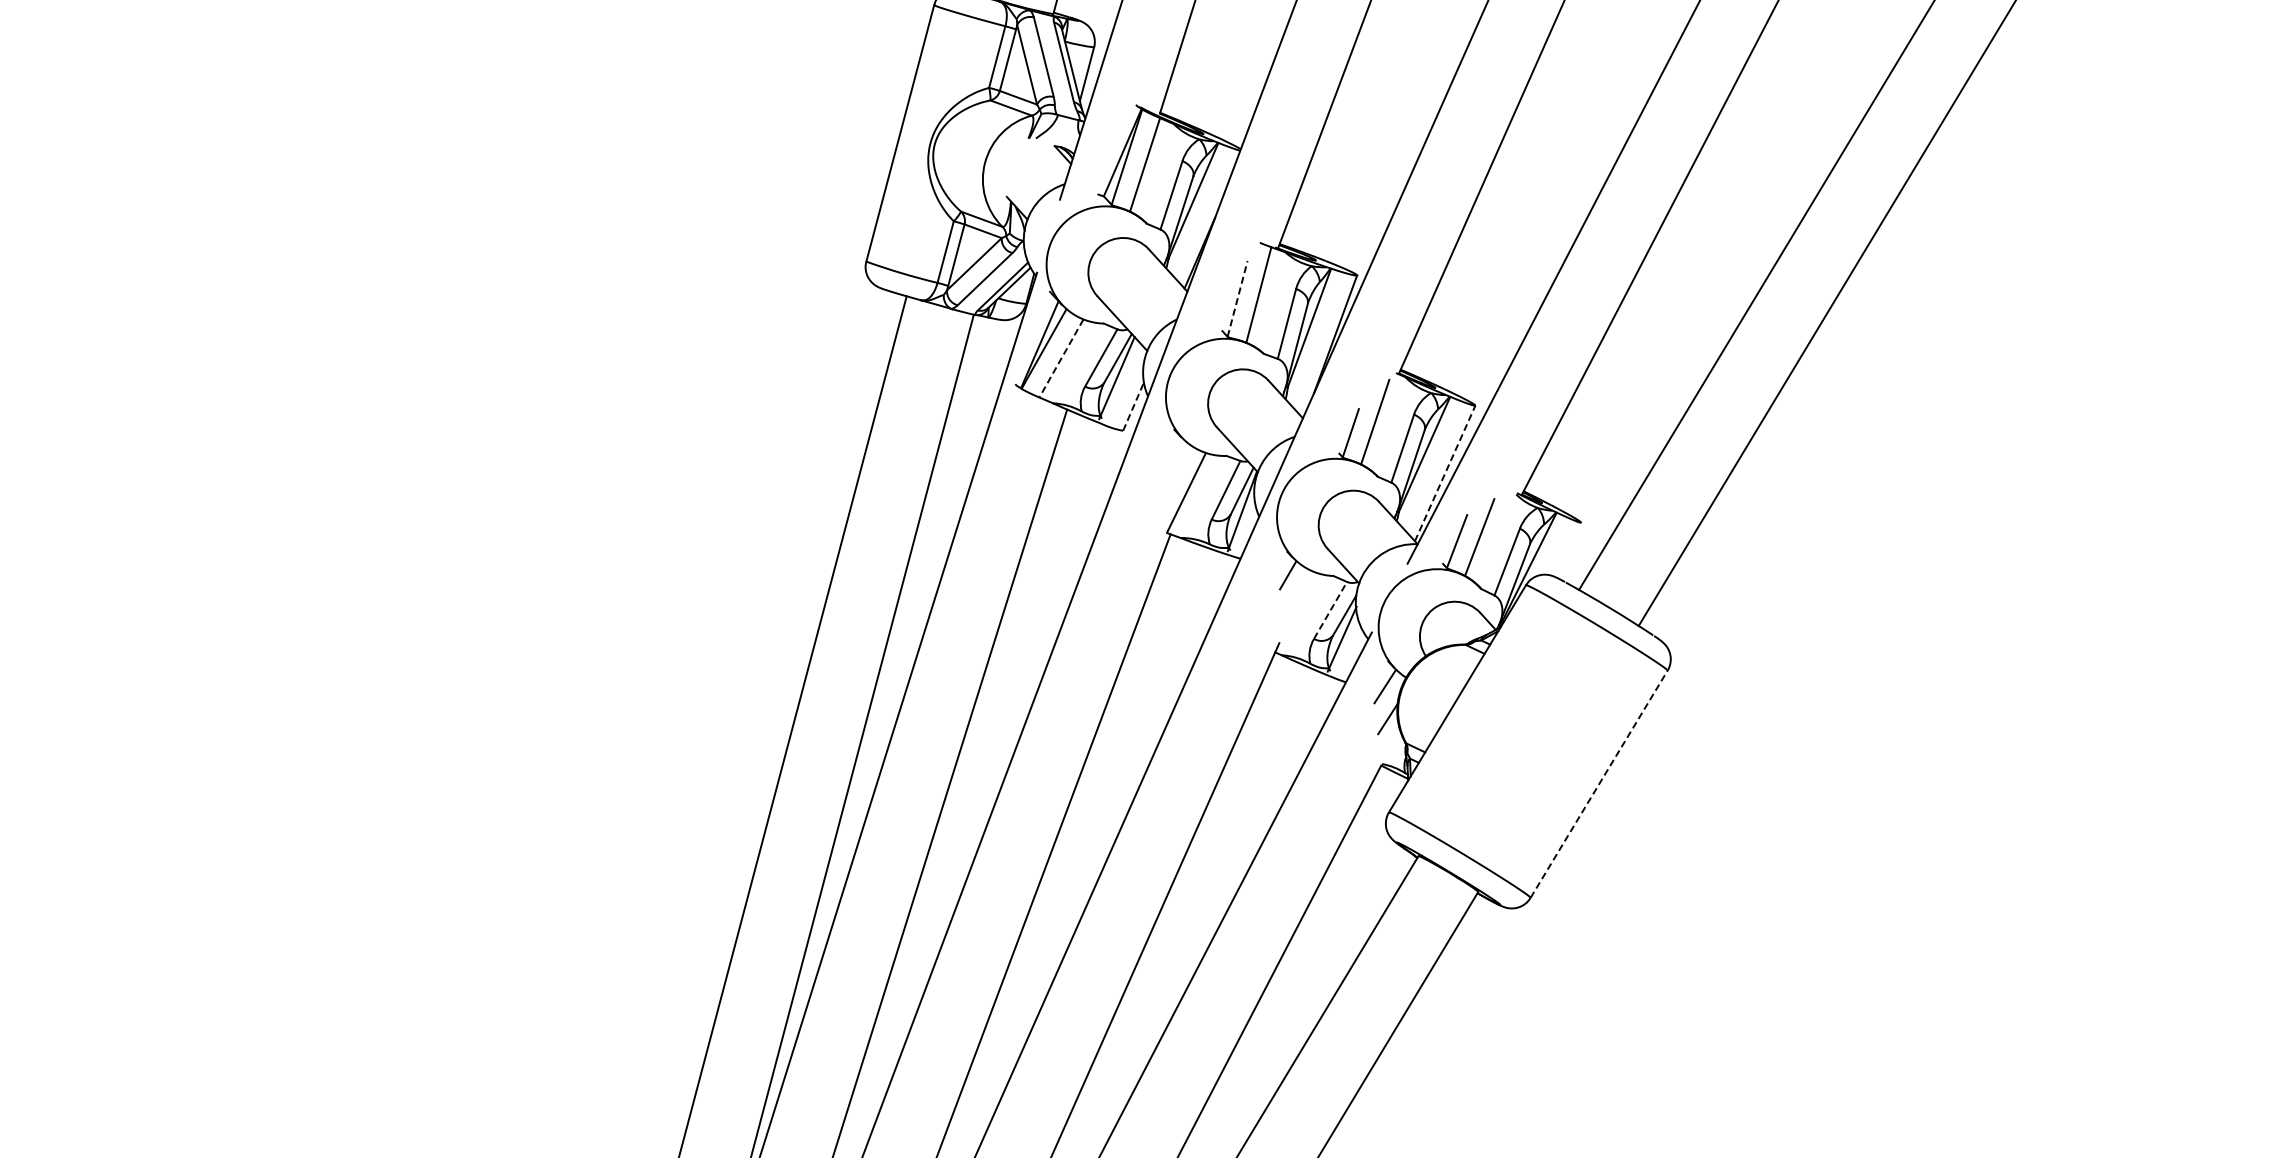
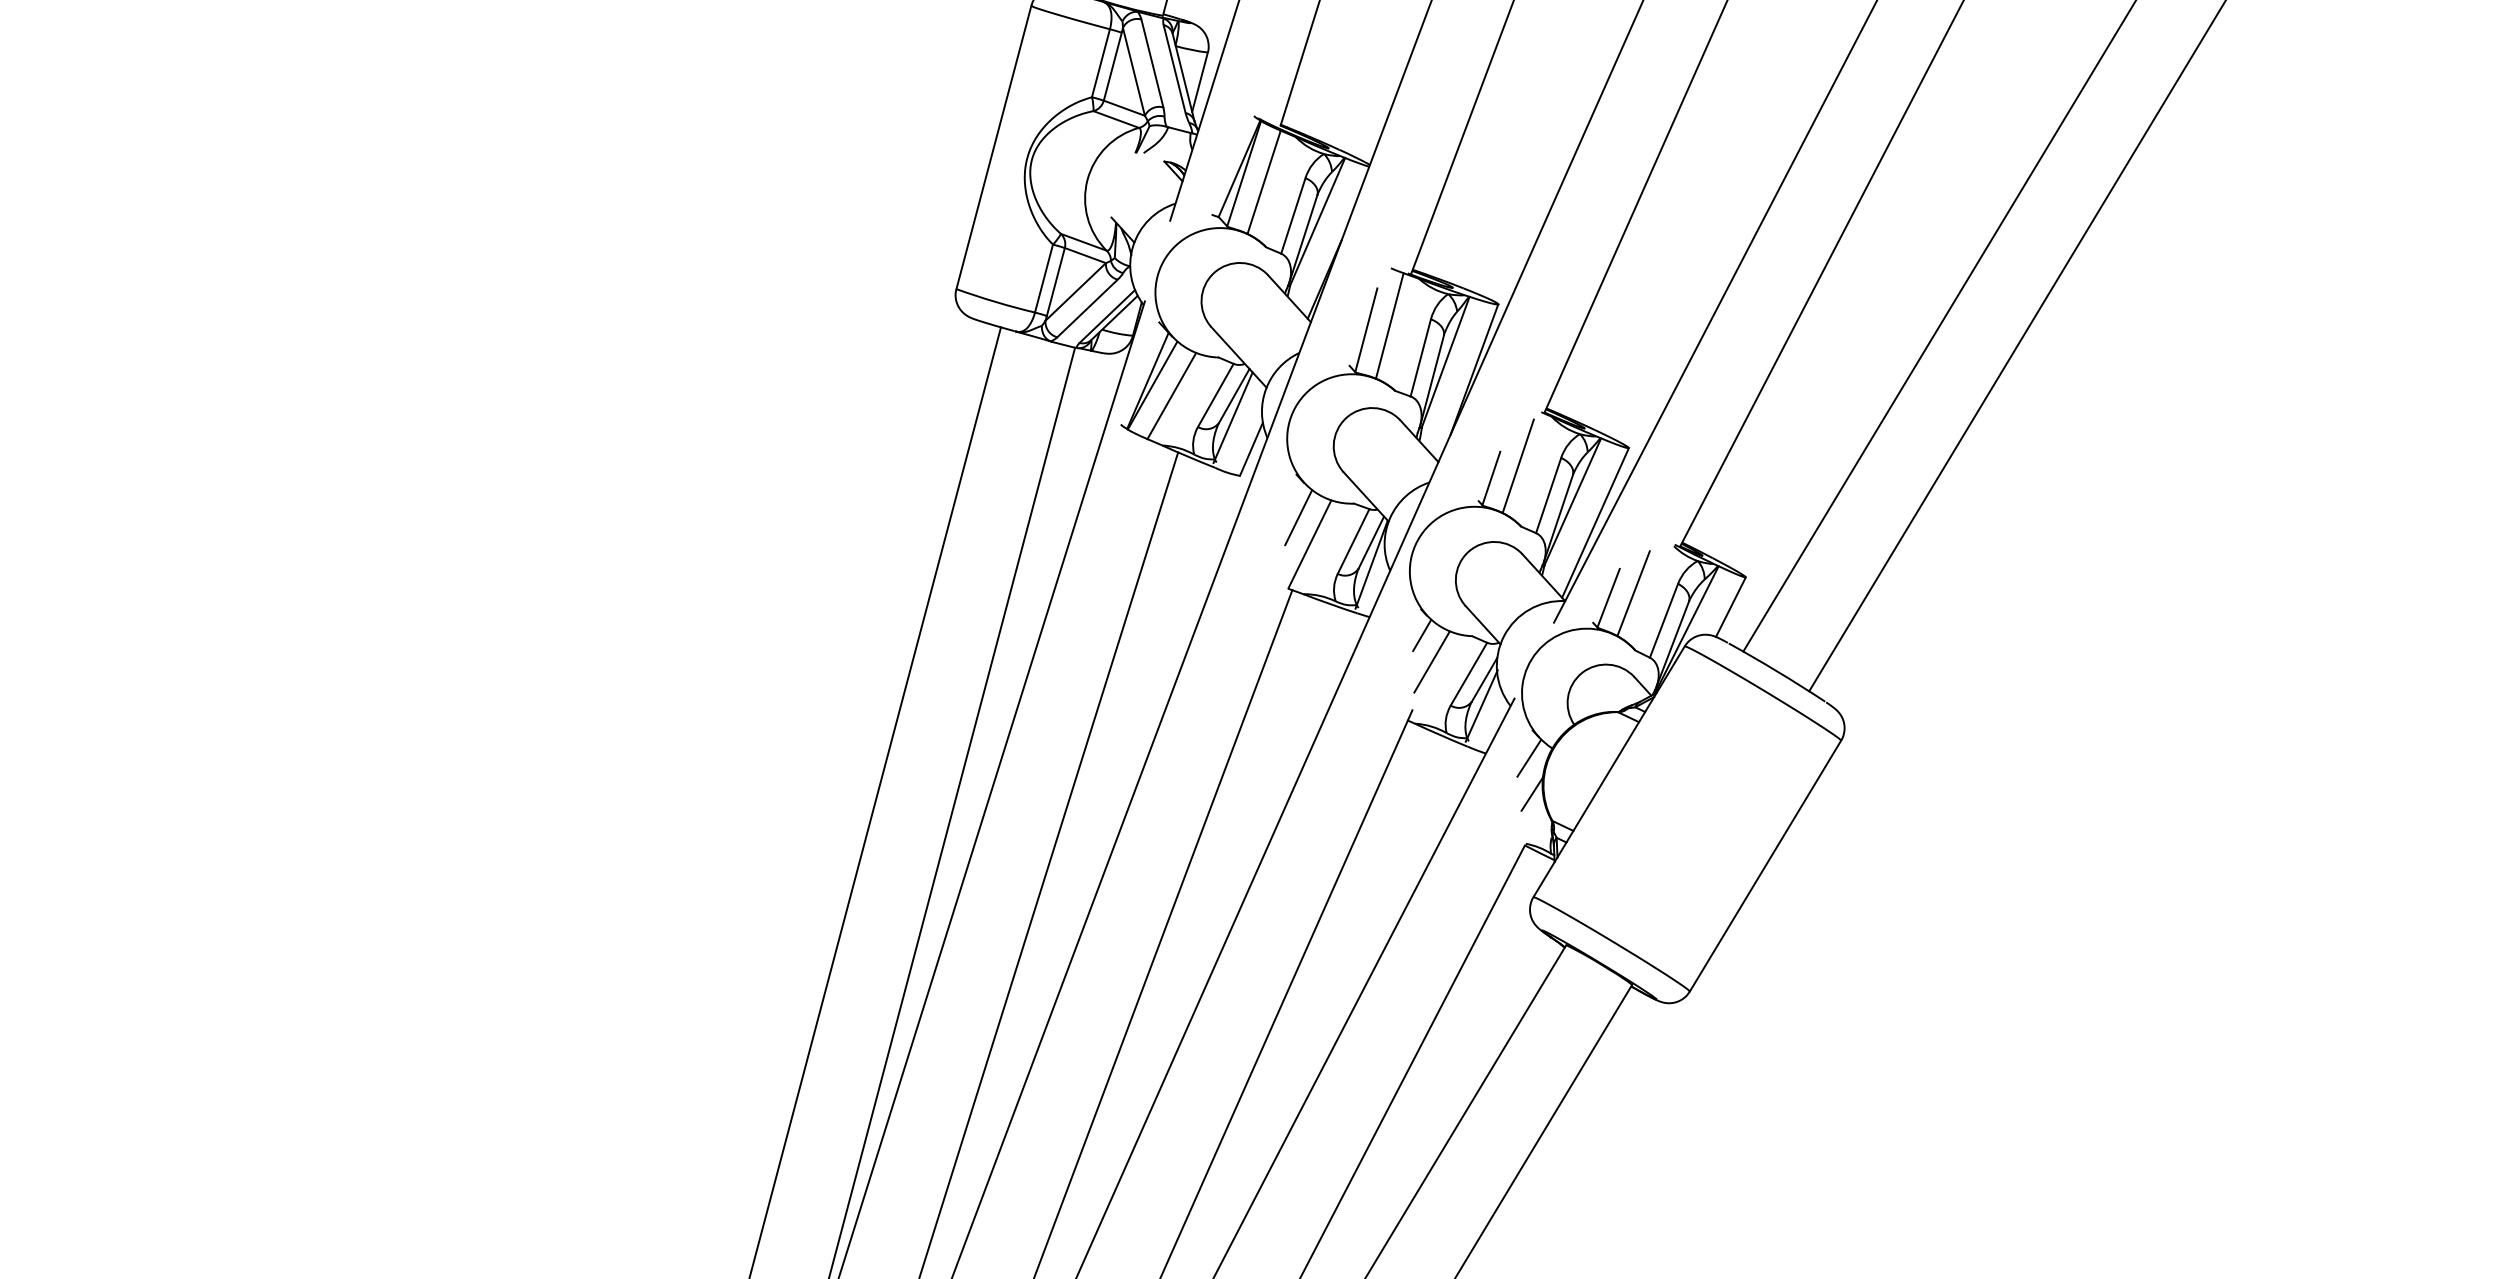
line: (1237, 298) -> (1366, 329), dashed -> solid
line: (1061, 358) -> (1171, 396), dashed -> solid
line: (1133, 406) -> (1251, 449), dashed -> solid
line: (1176, 468) -> (1298, 517), added
line: (1445, 472) -> (1595, 521), dashed -> solid
line: (1567, 549) -> (1730, 606), added
line: (1297, 599) -> (1432, 662), added
line: (1330, 610) -> (1468, 674), dashed -> solid
line: (1599, 784) -> (1765, 866), dashed -> solid

